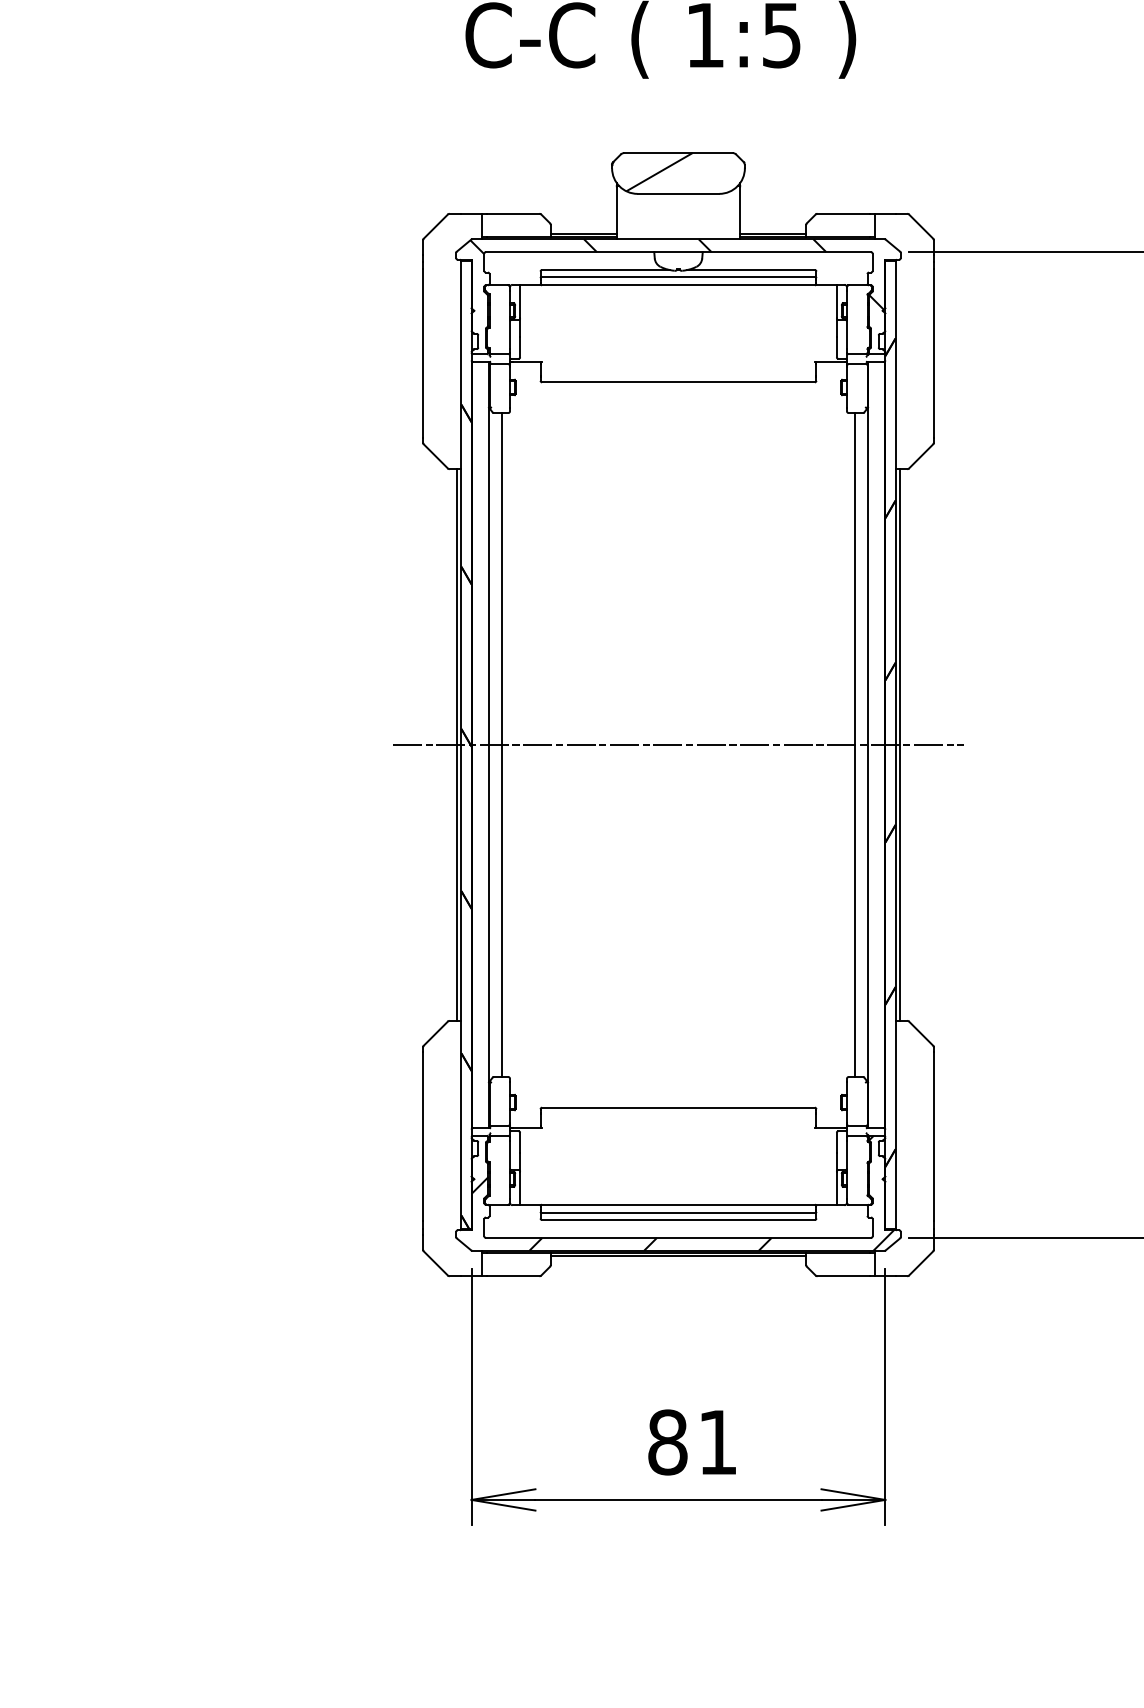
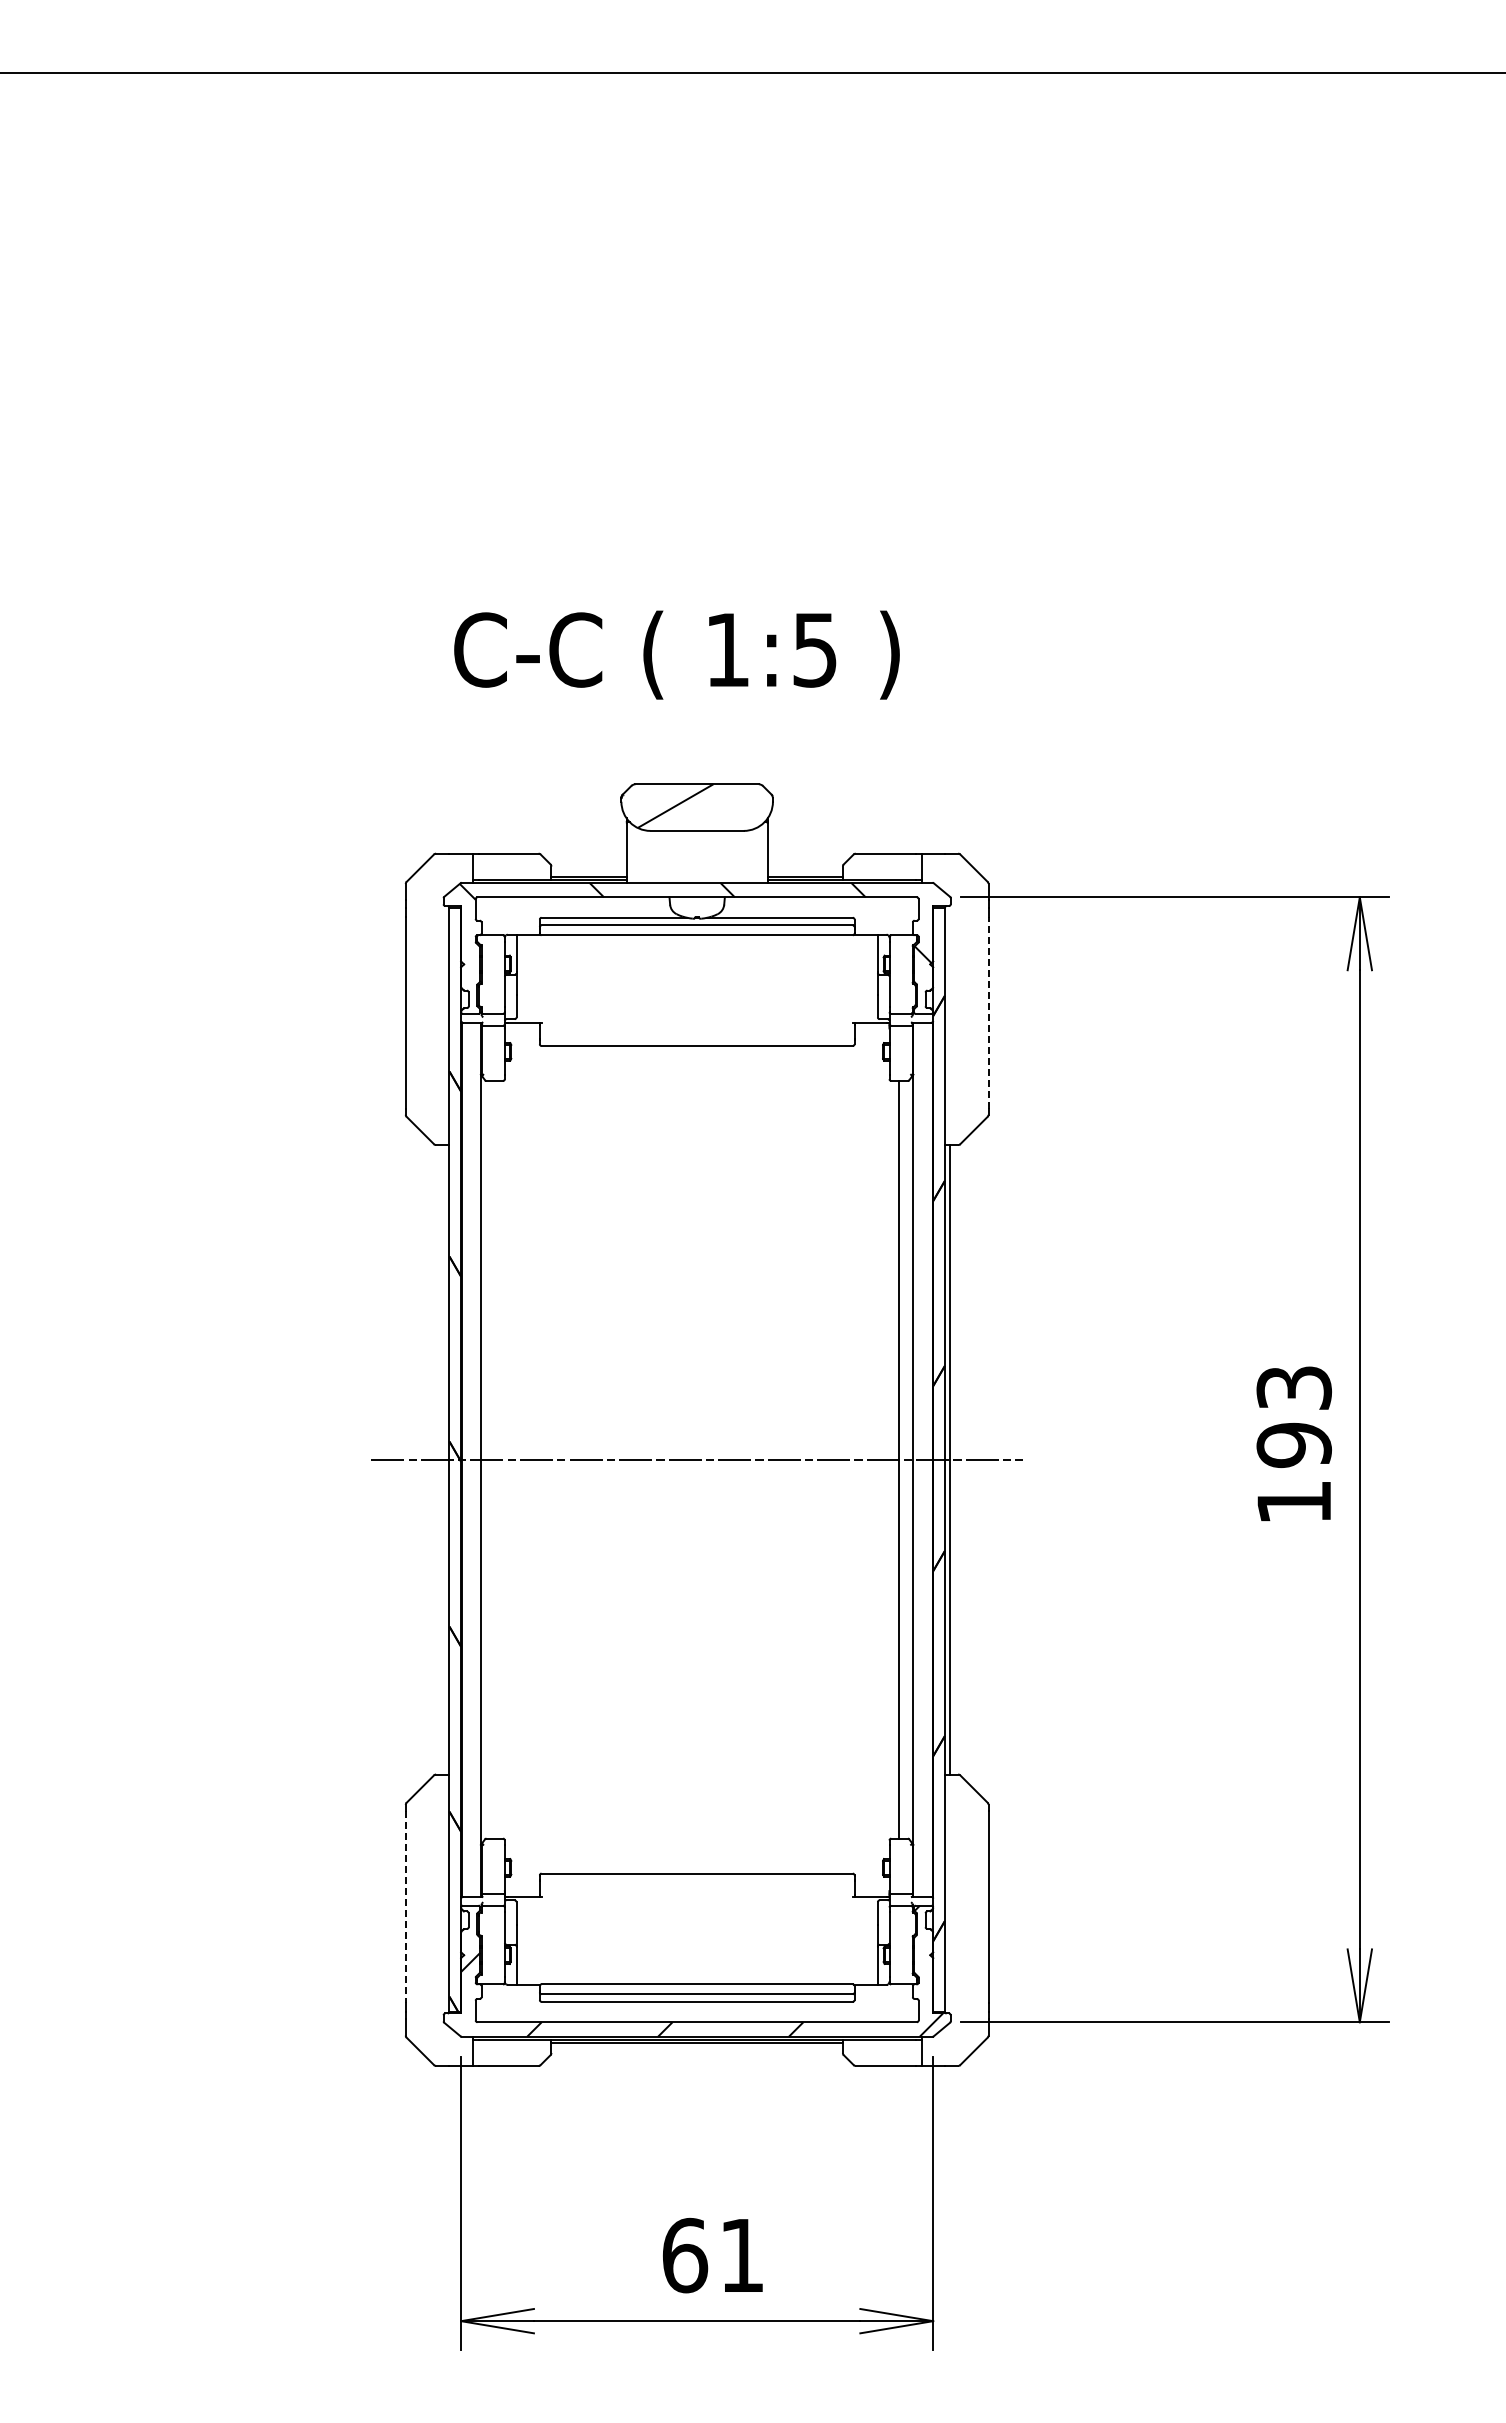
line: (933, 353) -> (988, 1012), solid -> dashed
line: (457, 744) -> (444, 1459), removed
line: (501, 744) -> (495, 1459), removed
line: (422, 1137) -> (405, 1907), solid -> dashed
text: (668, 1442) -> (685, 2255), 81 -> 61

